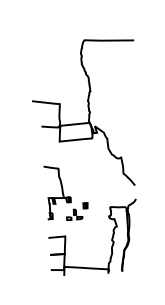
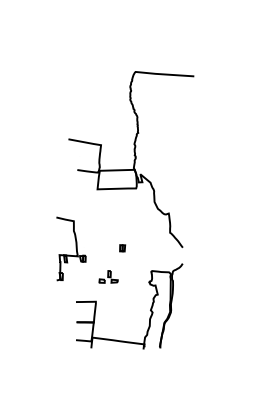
part: (58, 191) -> (71, 248), moved
part: (85, 205) -> (122, 248), moved

